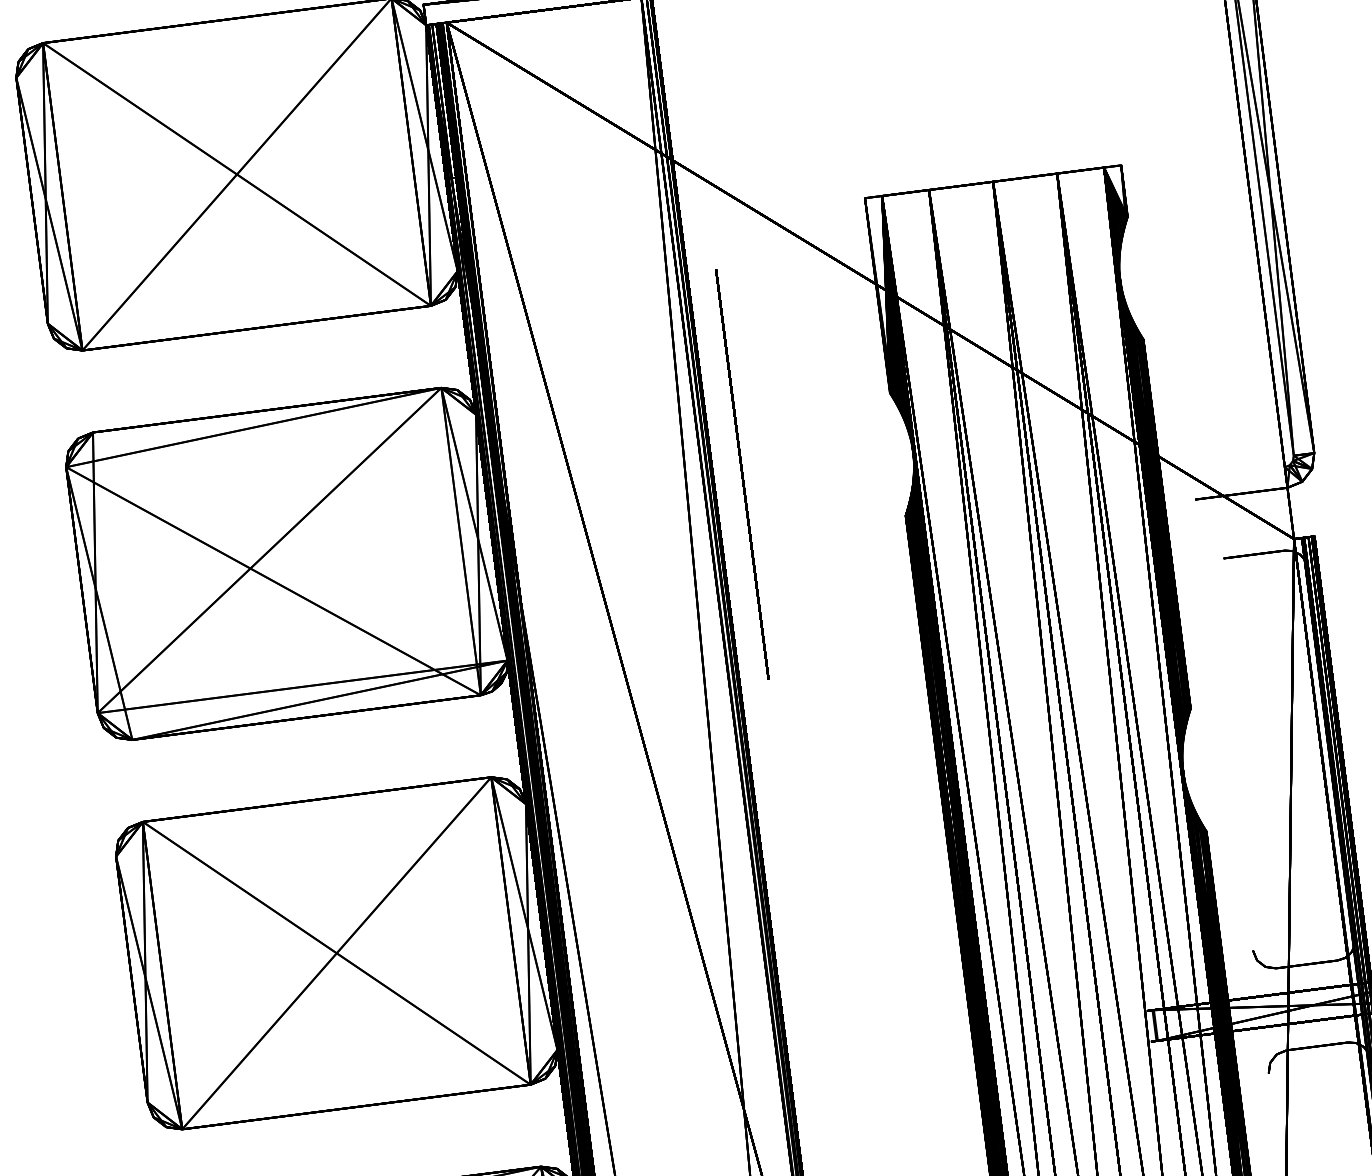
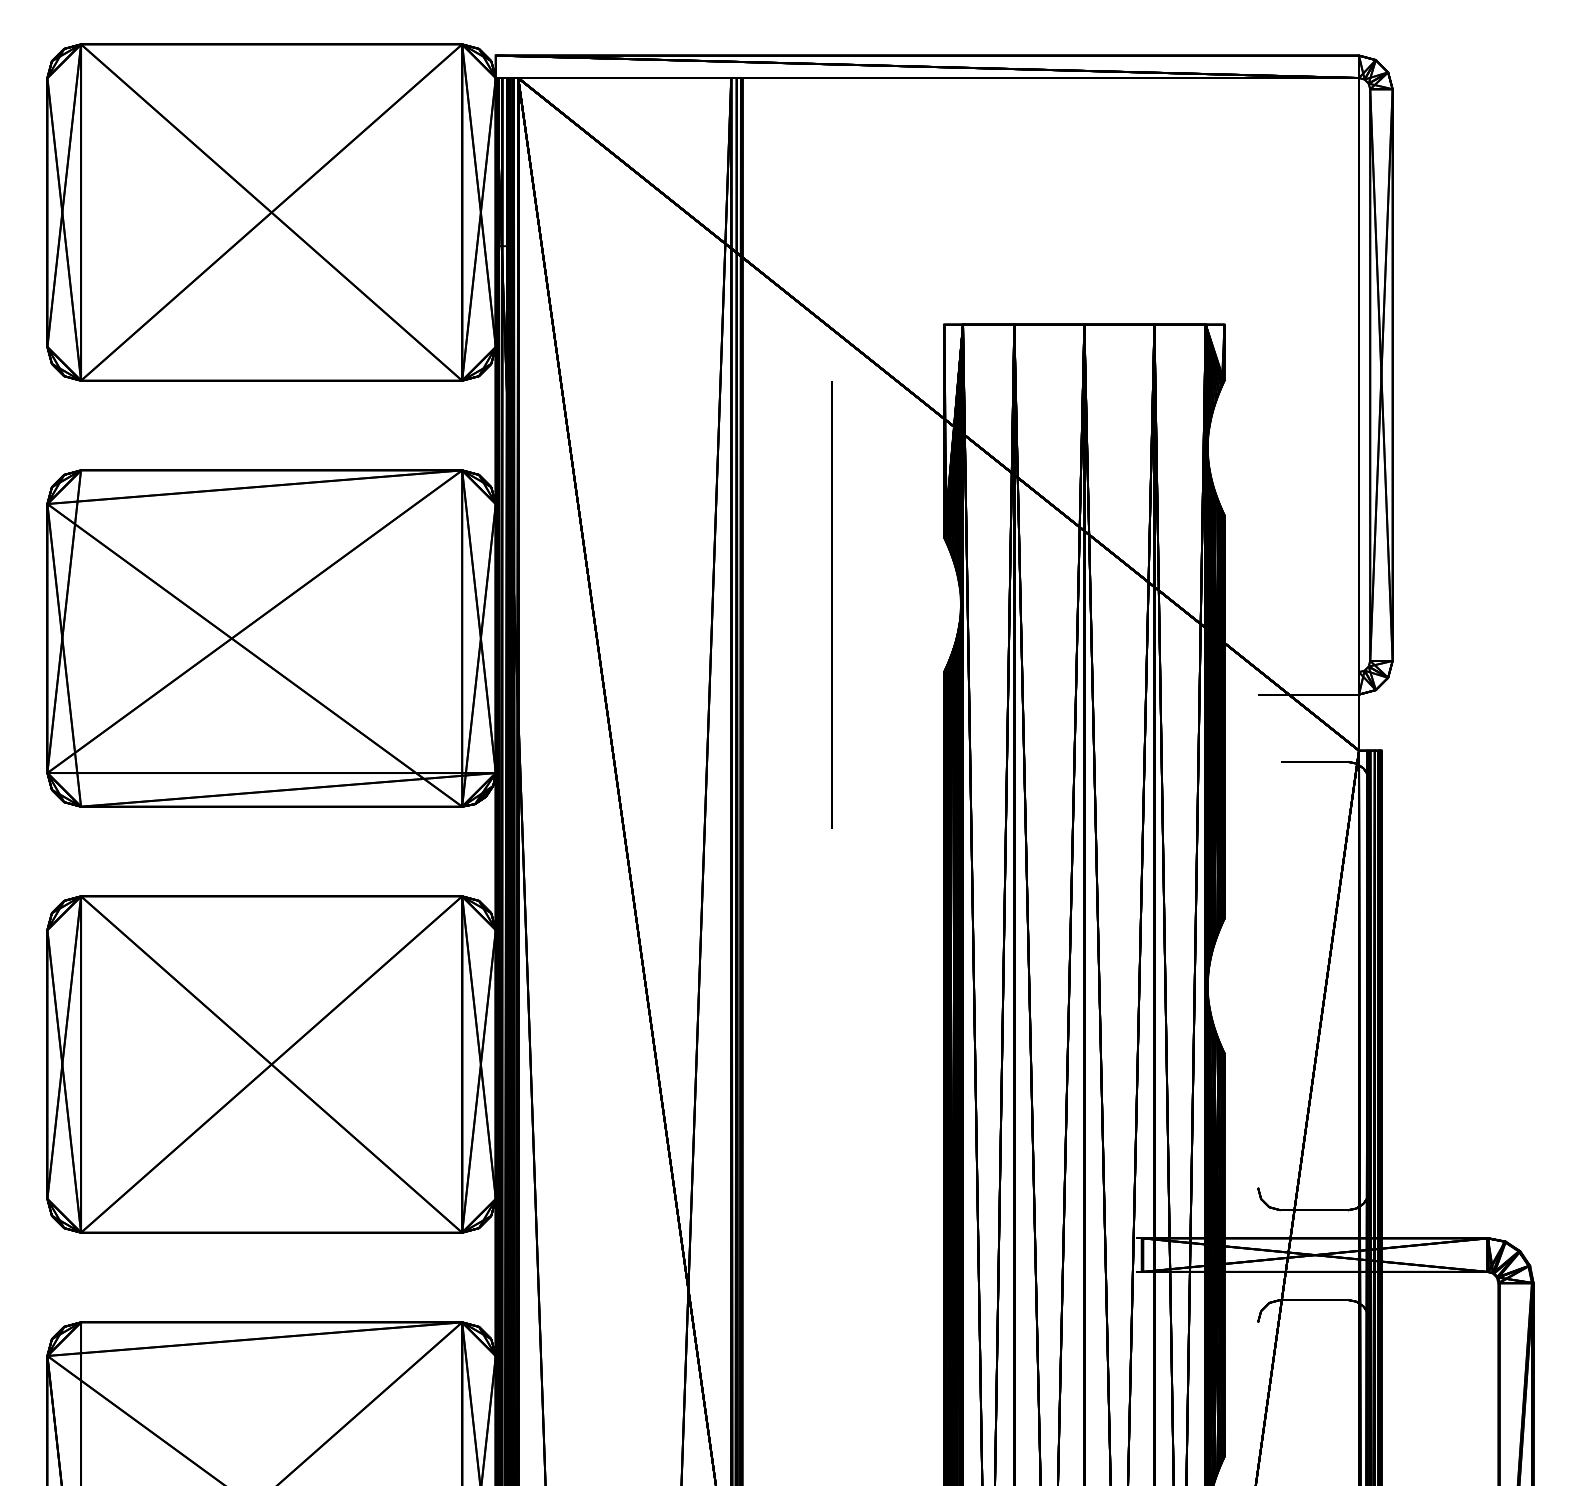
line: (741, 474) -> (831, 604), moved

